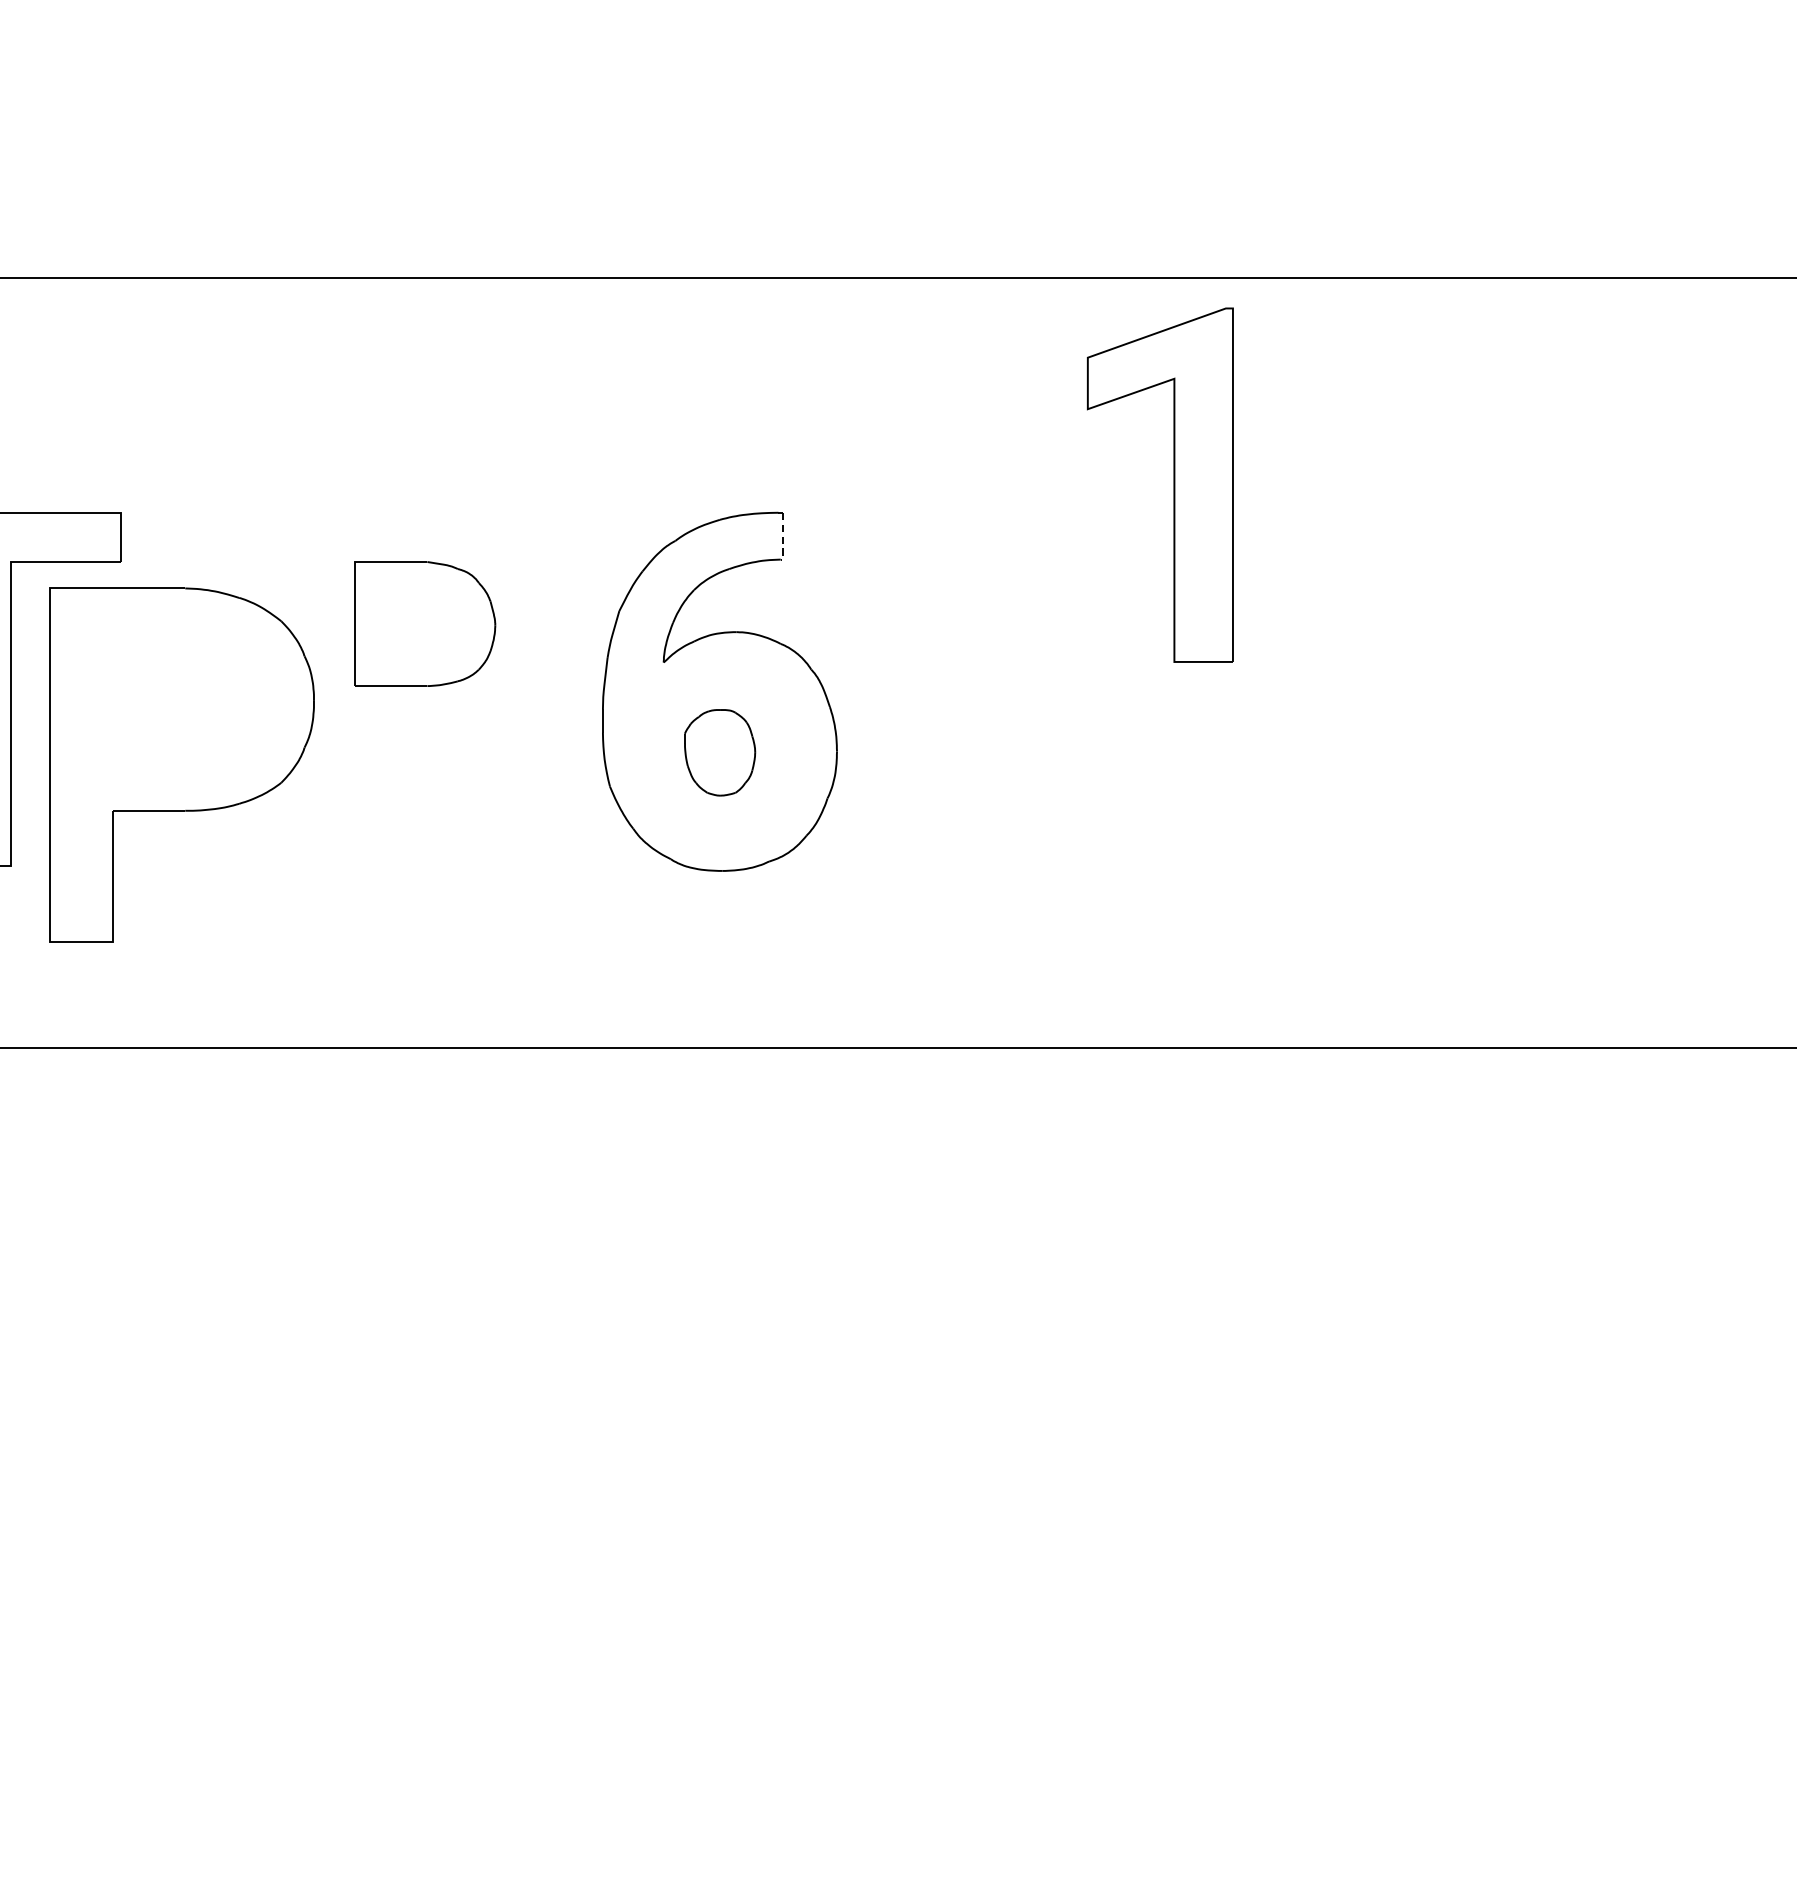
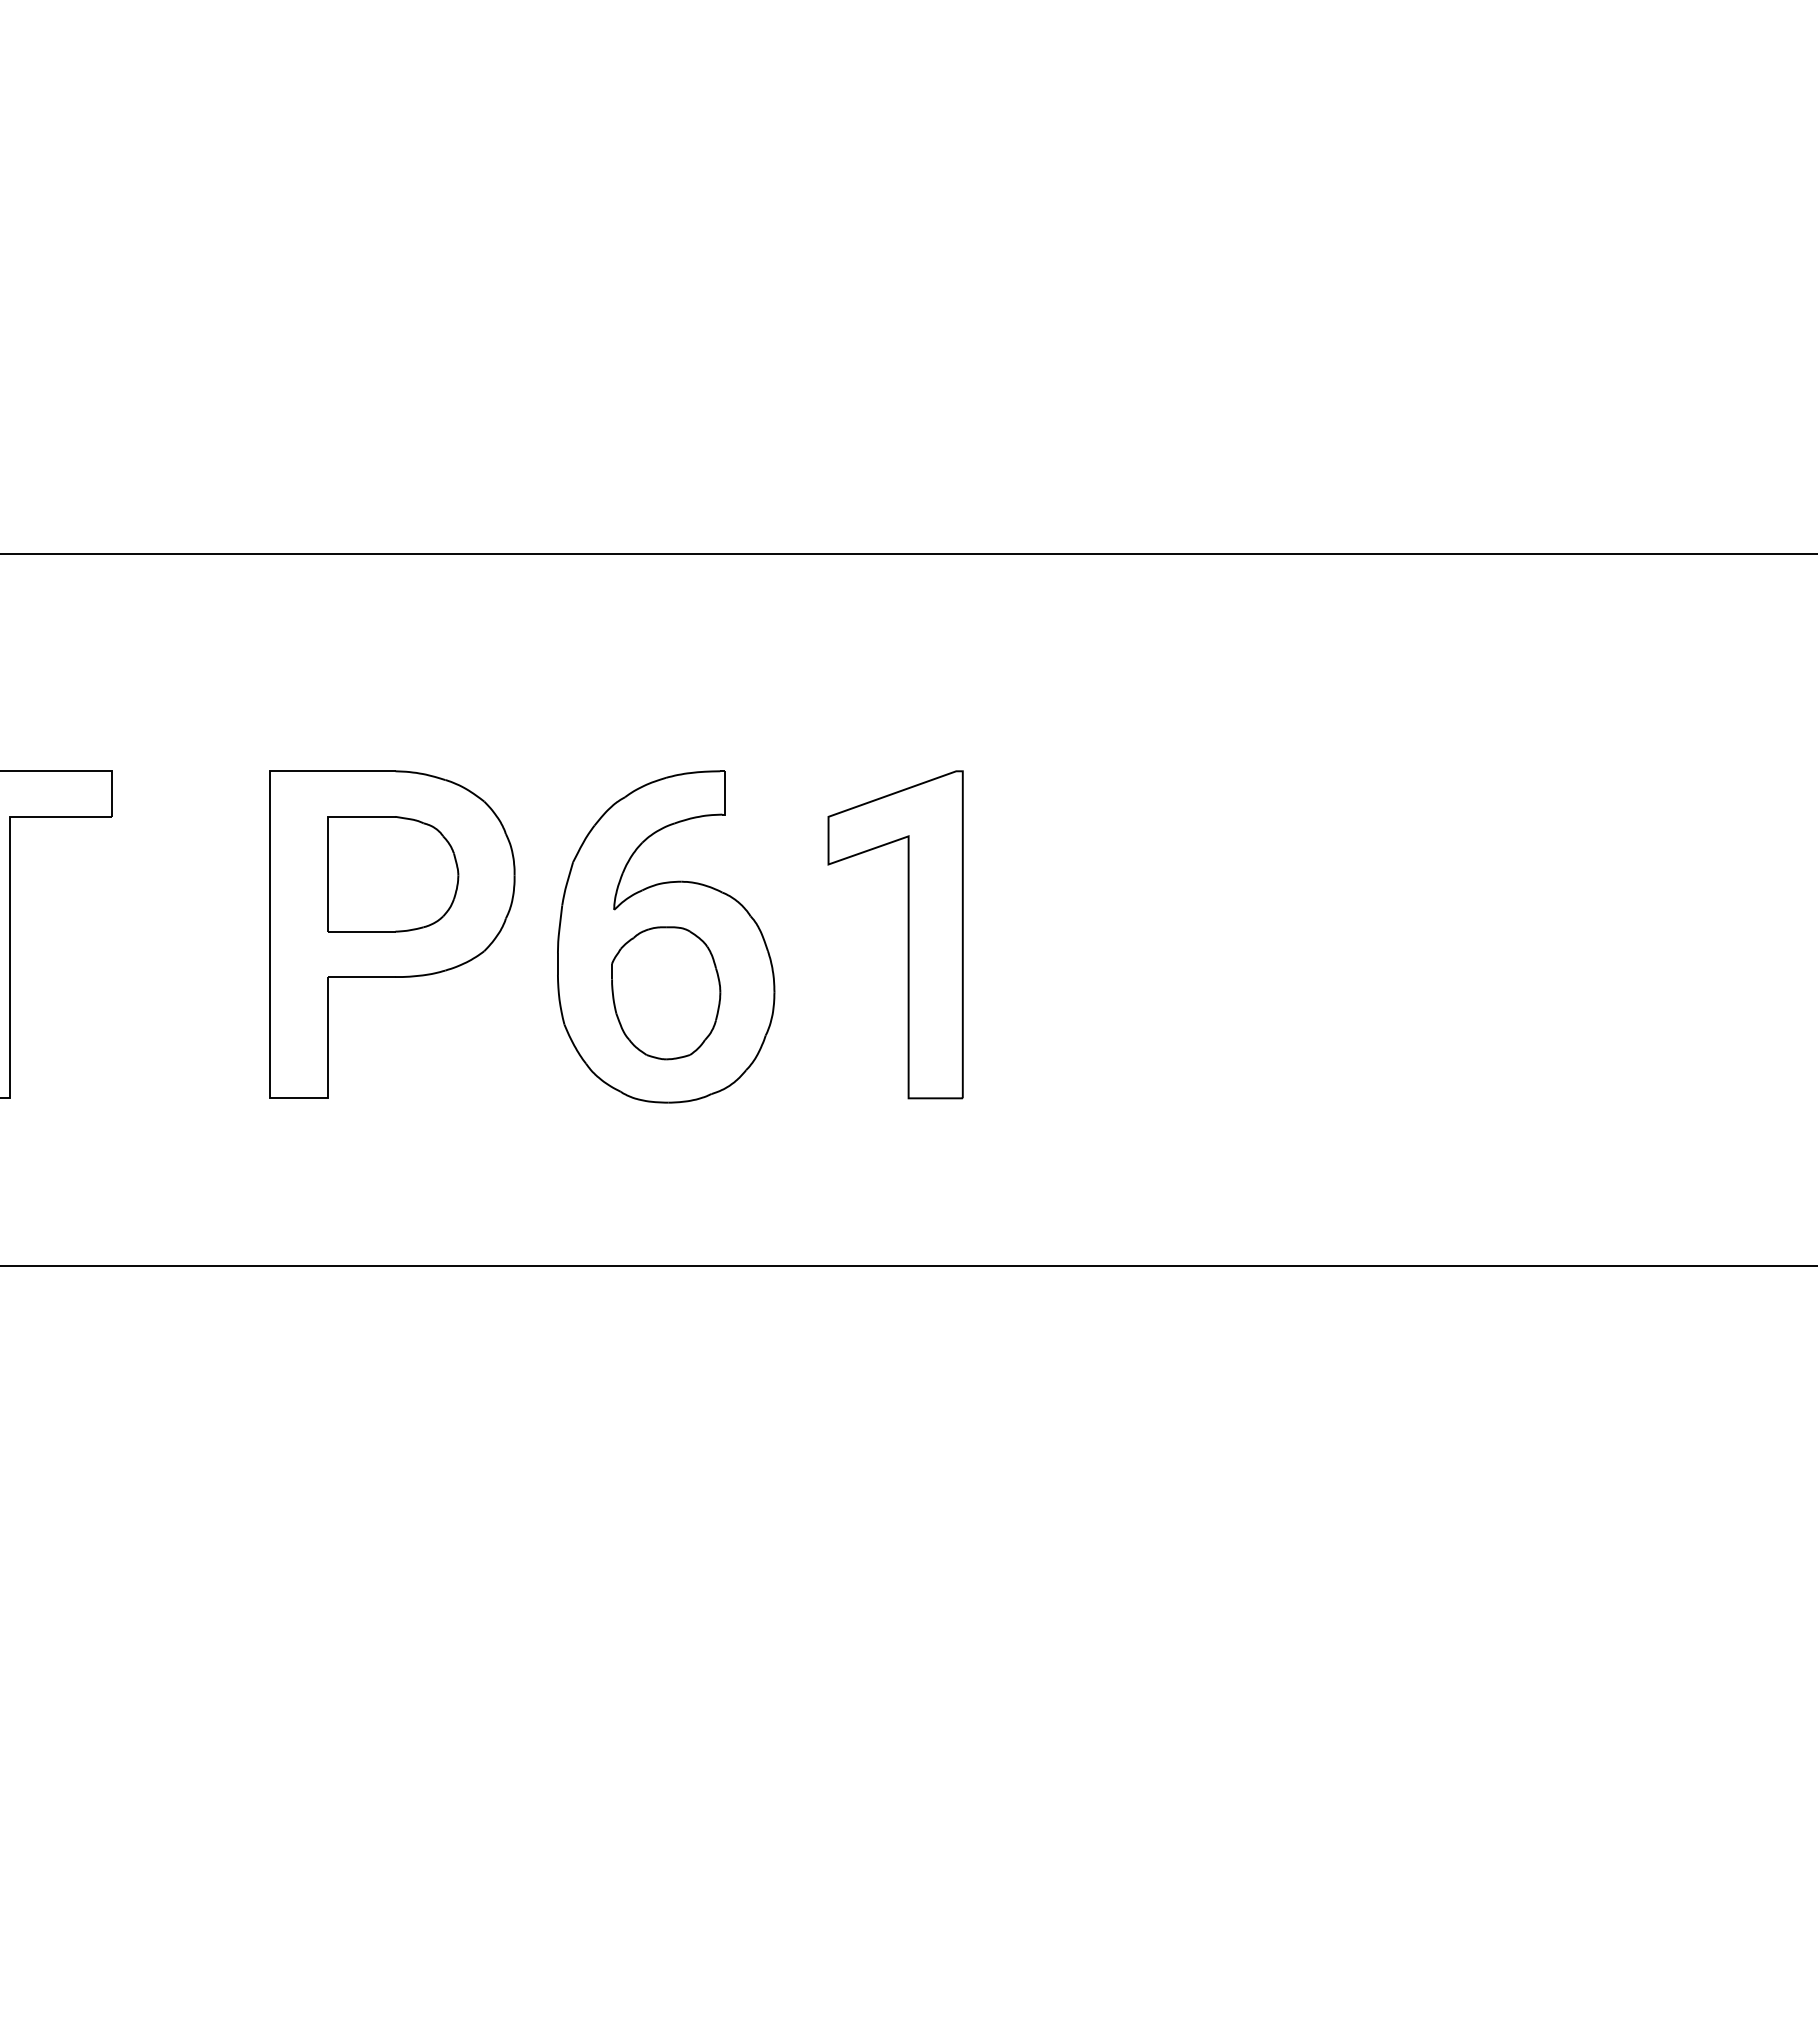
part: (1173, 484) -> (907, 934), moved
line: (782, 537) -> (724, 794), dashed -> solid
part: (720, 752) -> (666, 993), size x1.67
part: (182, 764) -> (392, 934), moved

